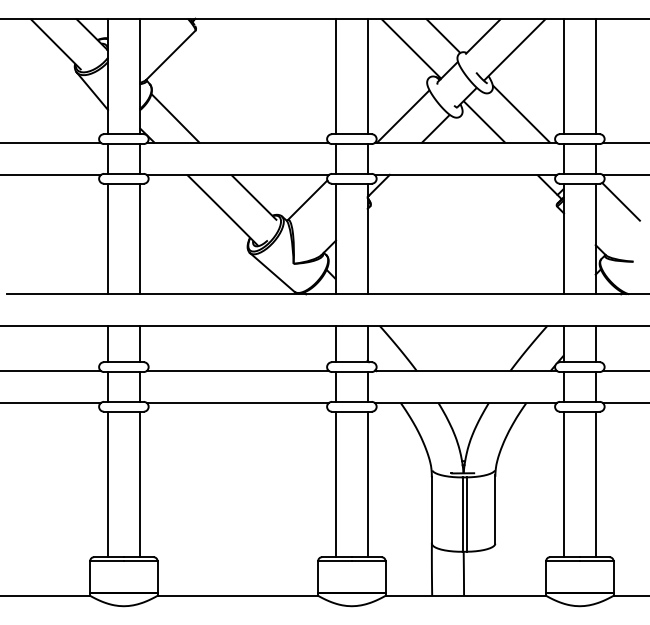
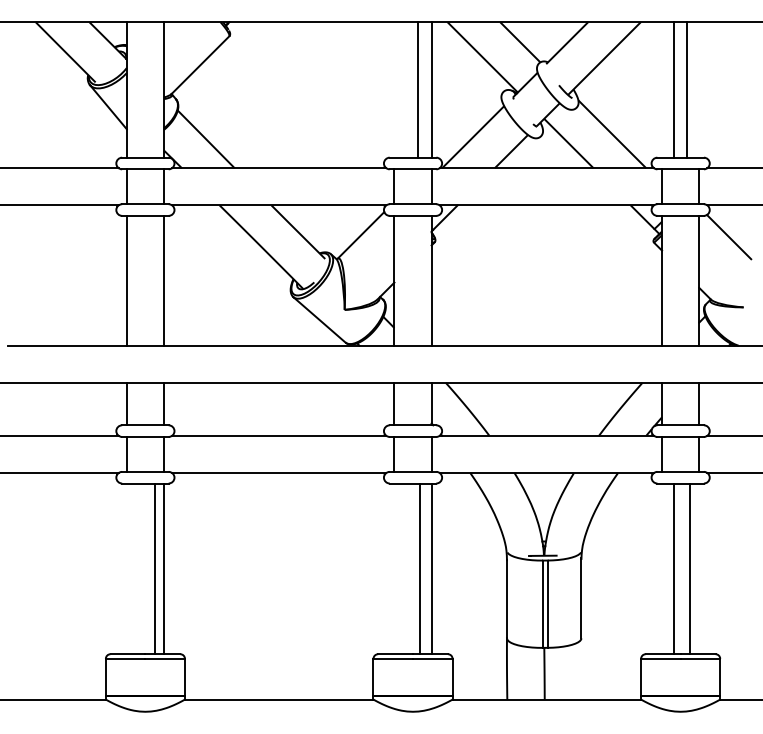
line: (336, 76) -> (418, 89), moved
line: (564, 76) -> (687, 89), moved
line: (595, 76) -> (674, 89), moved
line: (107, 484) -> (154, 568), moved
line: (336, 484) -> (420, 568), moved
line: (564, 484) -> (690, 568), moved
line: (595, 484) -> (674, 568), moved

